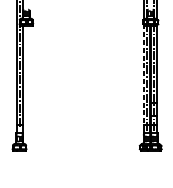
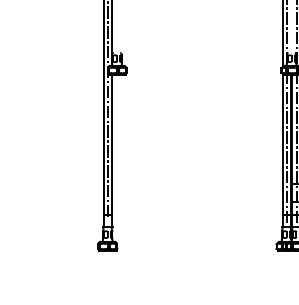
line: (144, 74) -> (282, 144), dashed -> solid

